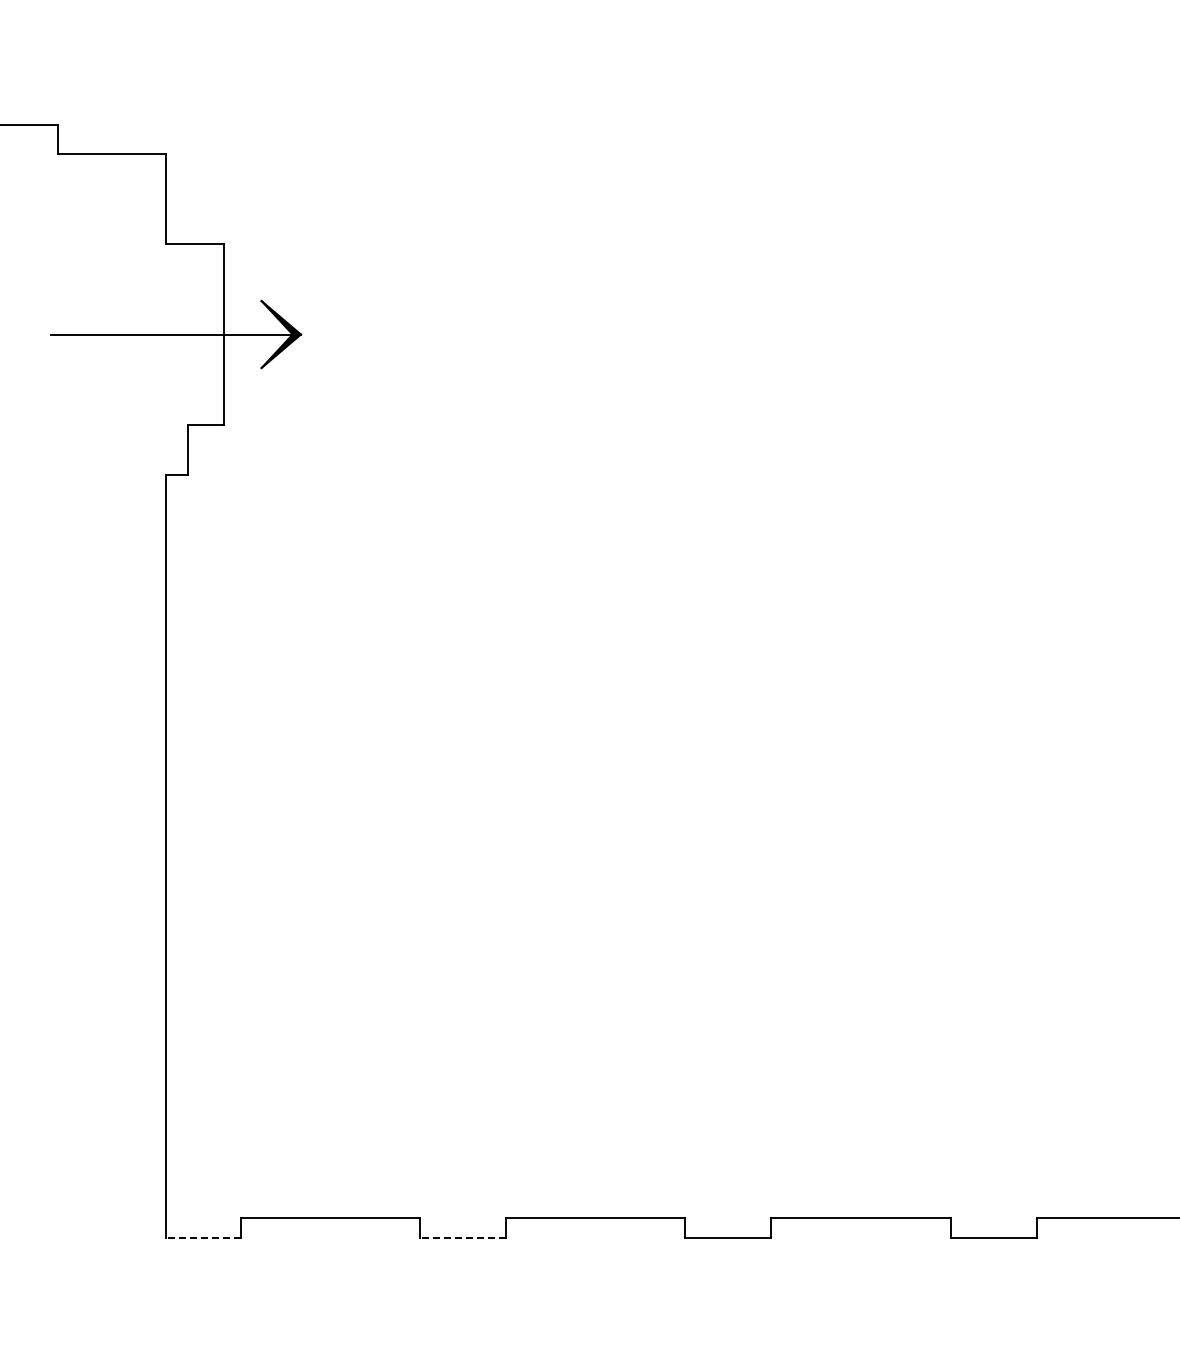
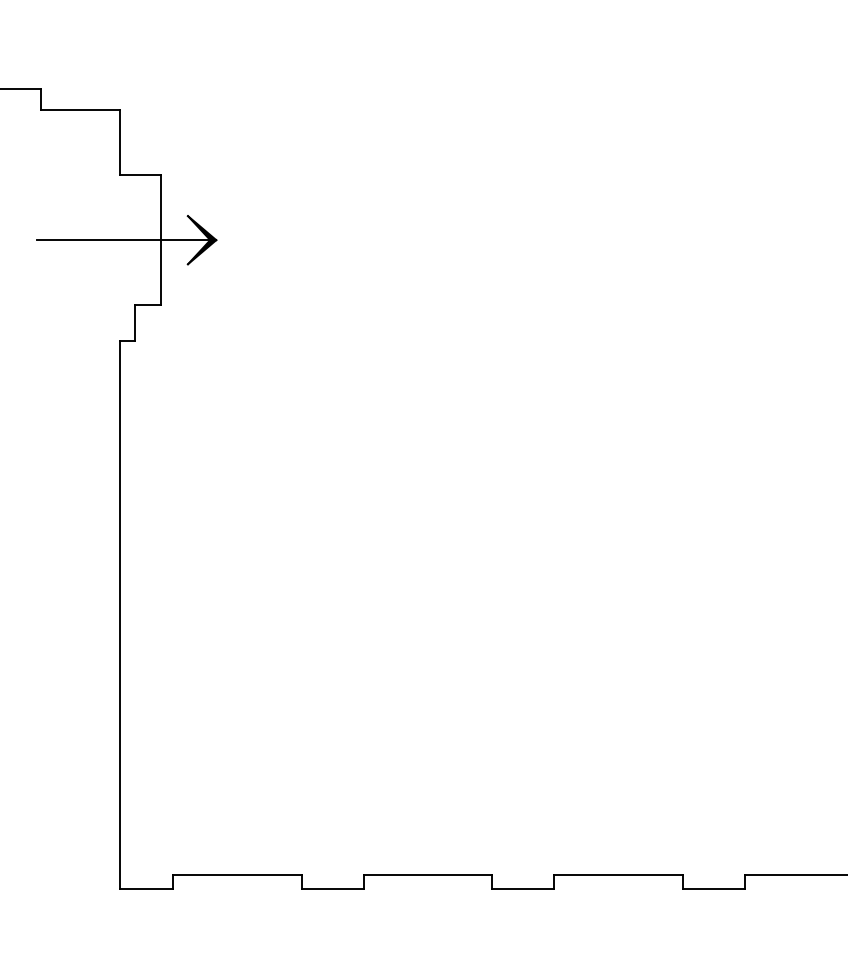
line: (202, 1238) -> (145, 889), dashed -> solid
line: (462, 1238) -> (332, 889), dashed -> solid

